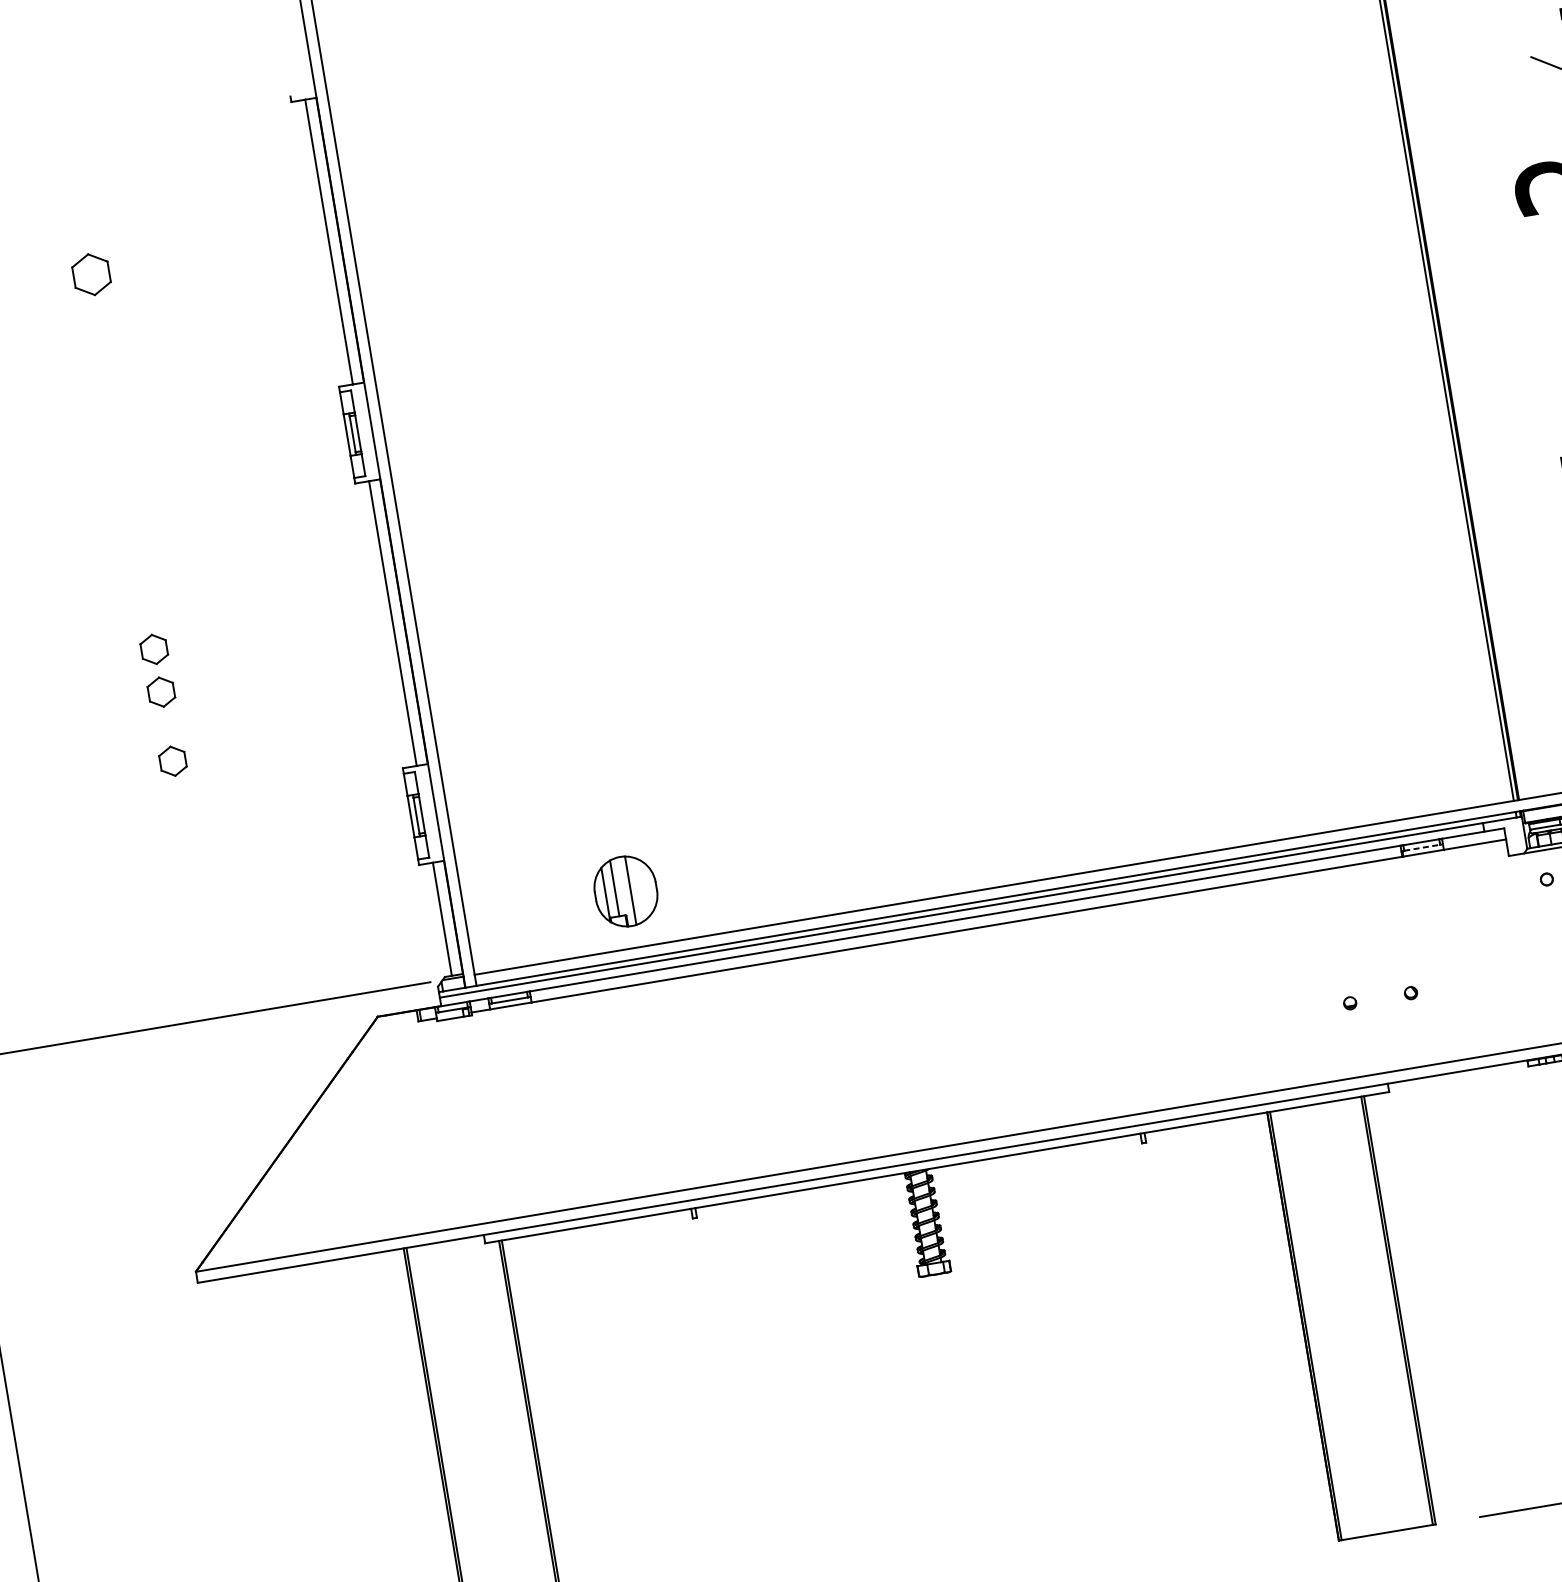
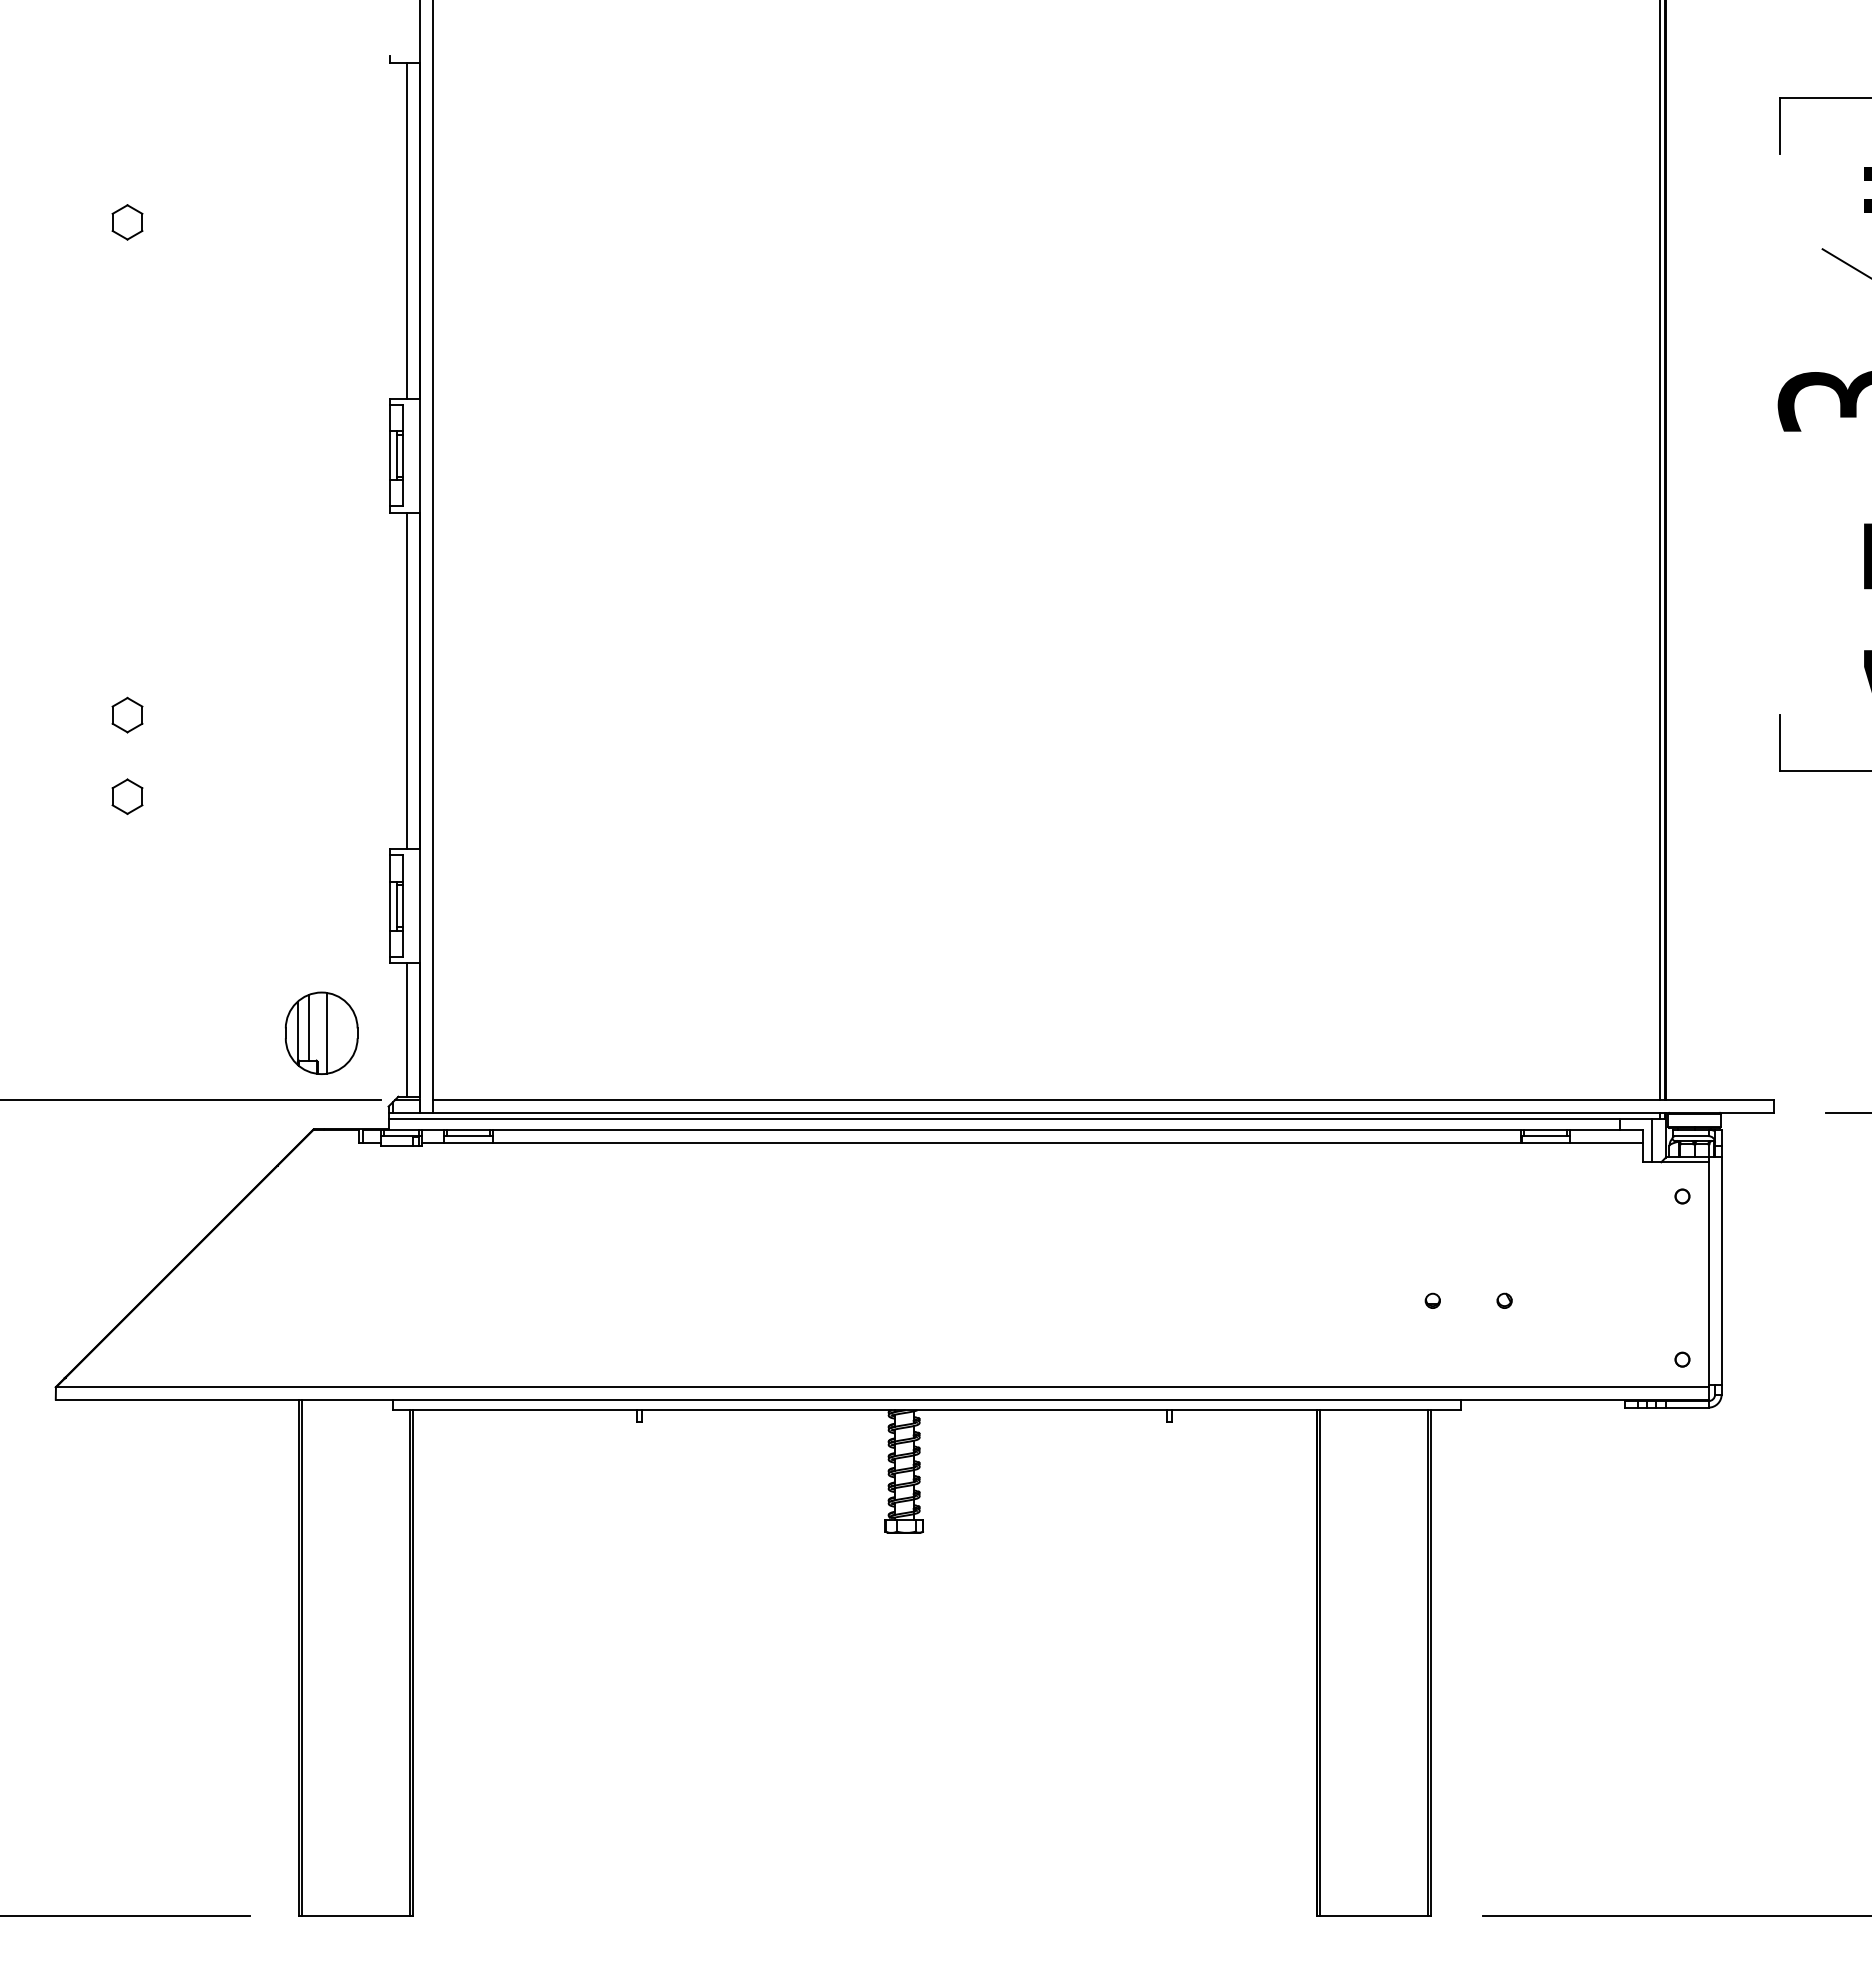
part: (91, 274) -> (127, 222), size x0.71
part: (154, 649) -> (127, 664), removed
line: (1512, 836) -> (1651, 1140), added
line: (1422, 848) -> (1545, 1136), dashed -> solid
part: (625, 890) -> (321, 1032), moved

